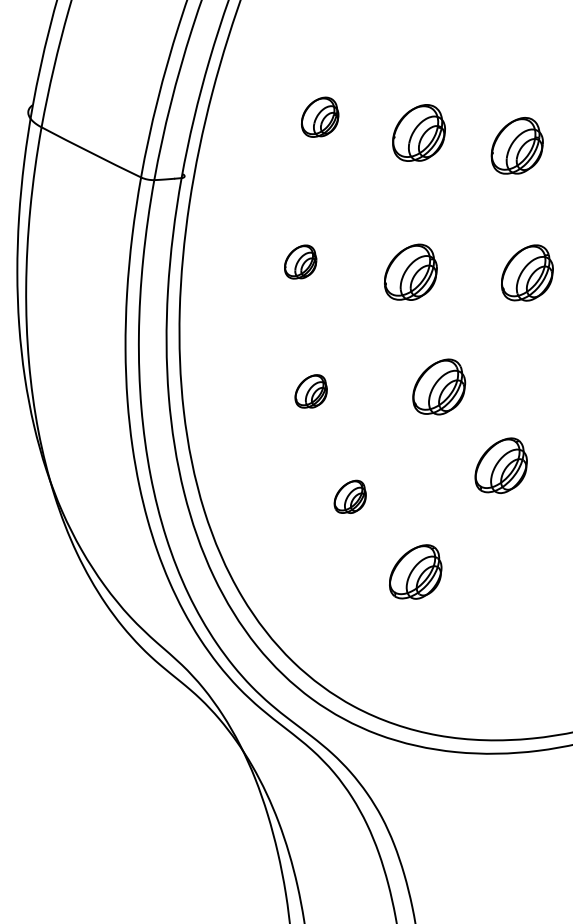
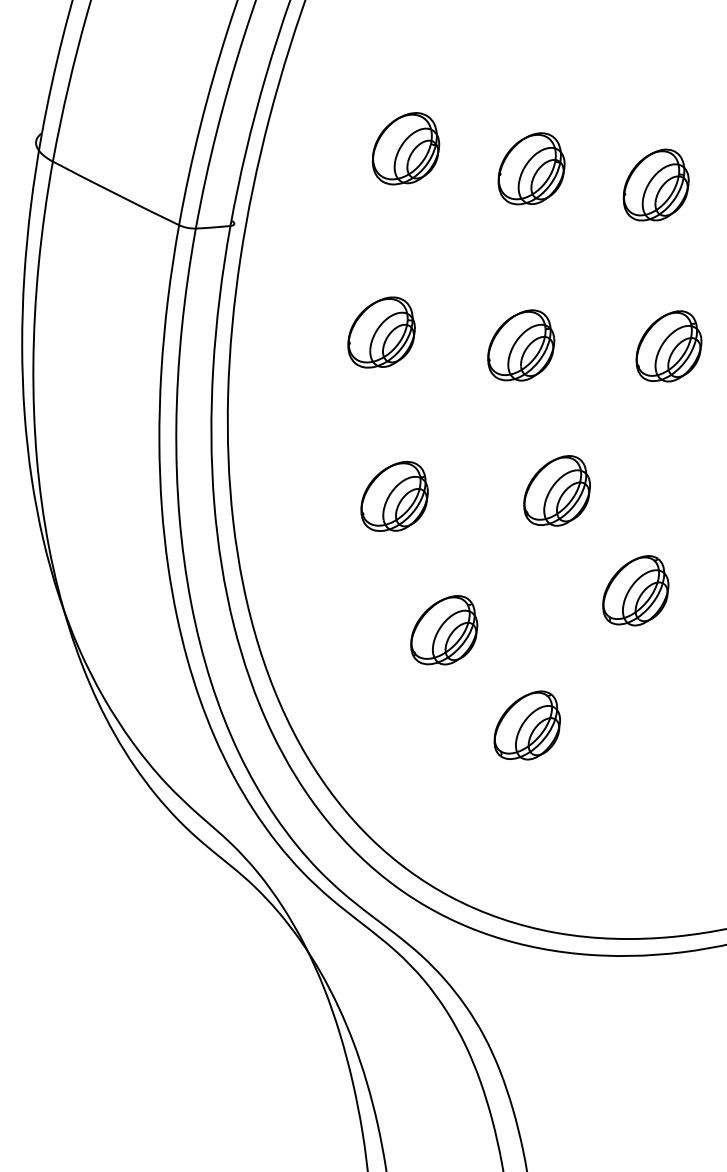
part: (320, 117) -> (406, 149), size x1.43
part: (300, 261) -> (381, 331), size x1.67
part: (311, 391) -> (395, 496), size x1.67
part: (350, 496) -> (444, 629), size x1.67

